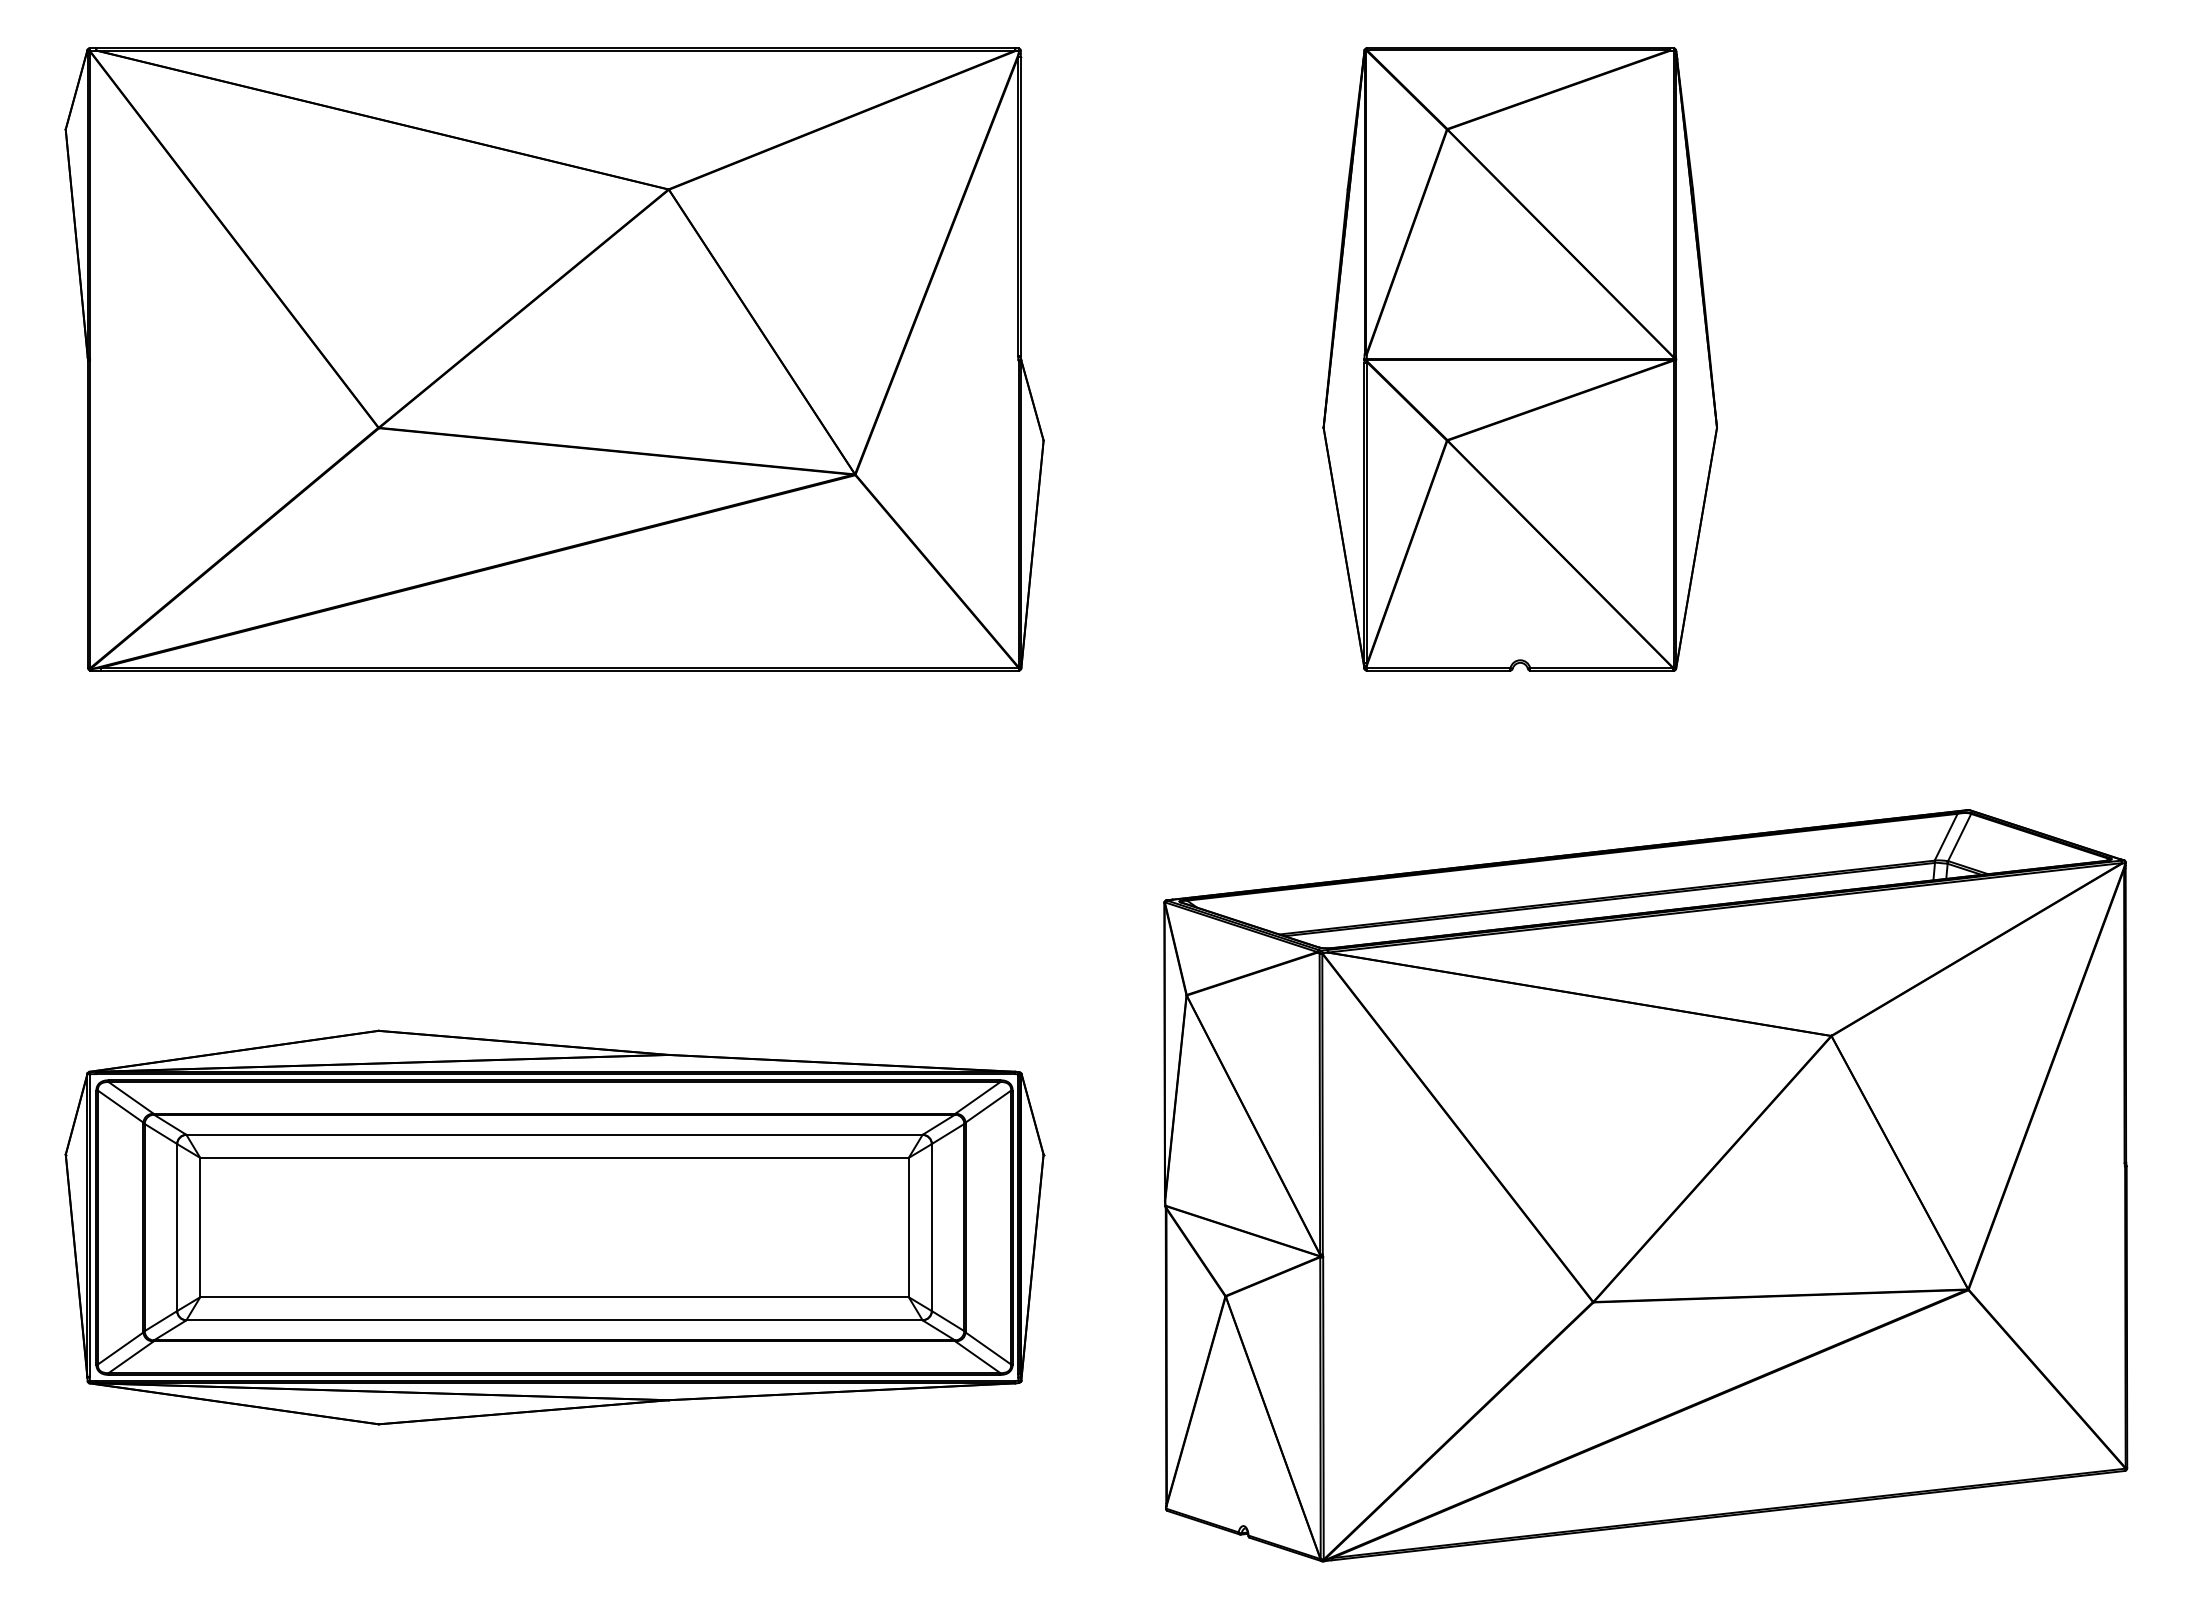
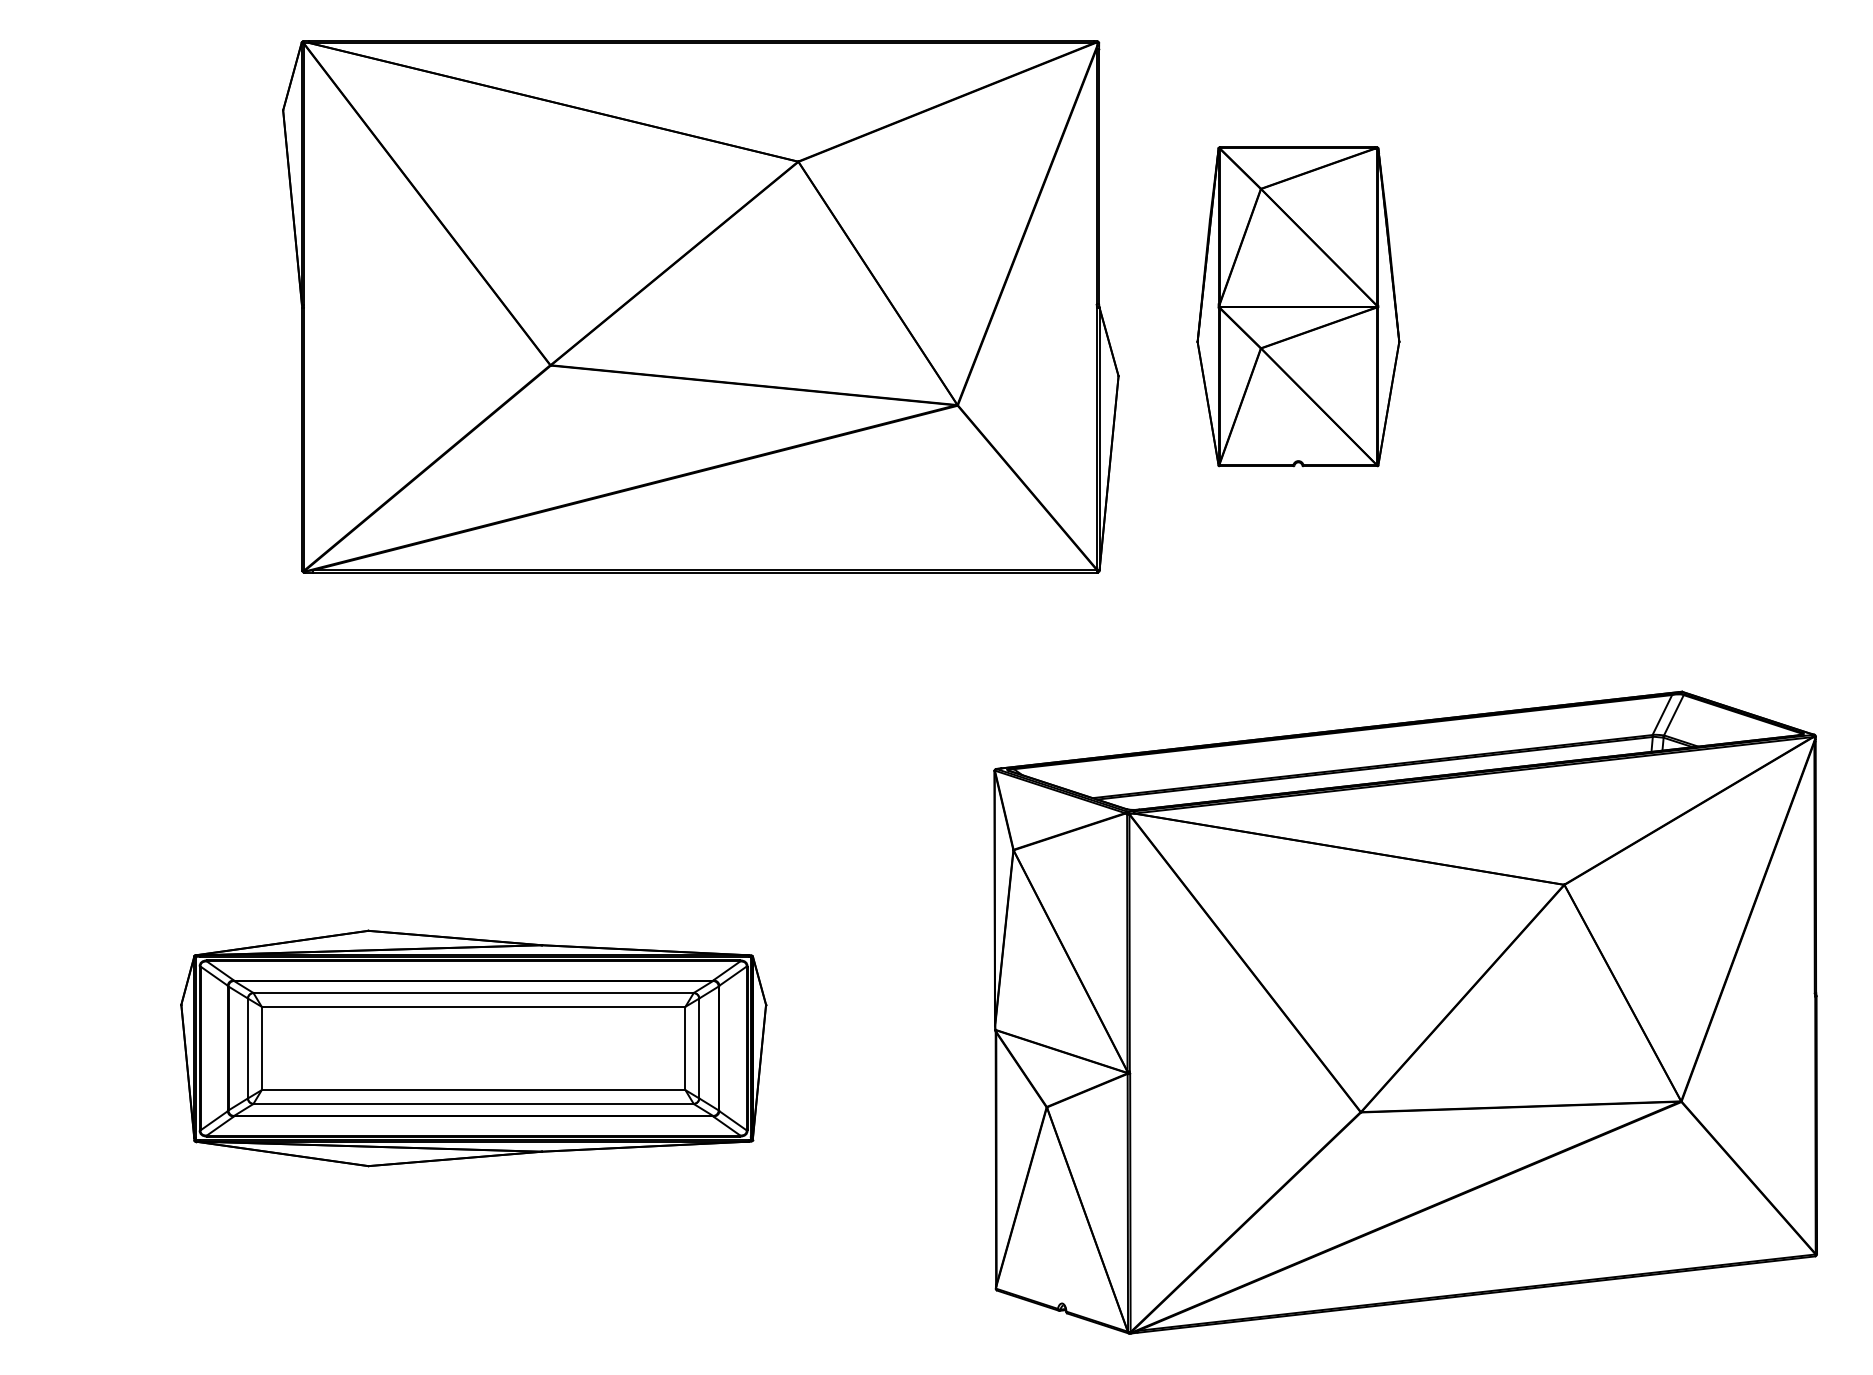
part: (554, 359) -> (700, 306), moved
part: (1519, 359) -> (1297, 306), size x0.6
part: (554, 1227) -> (473, 1048), size x0.7

